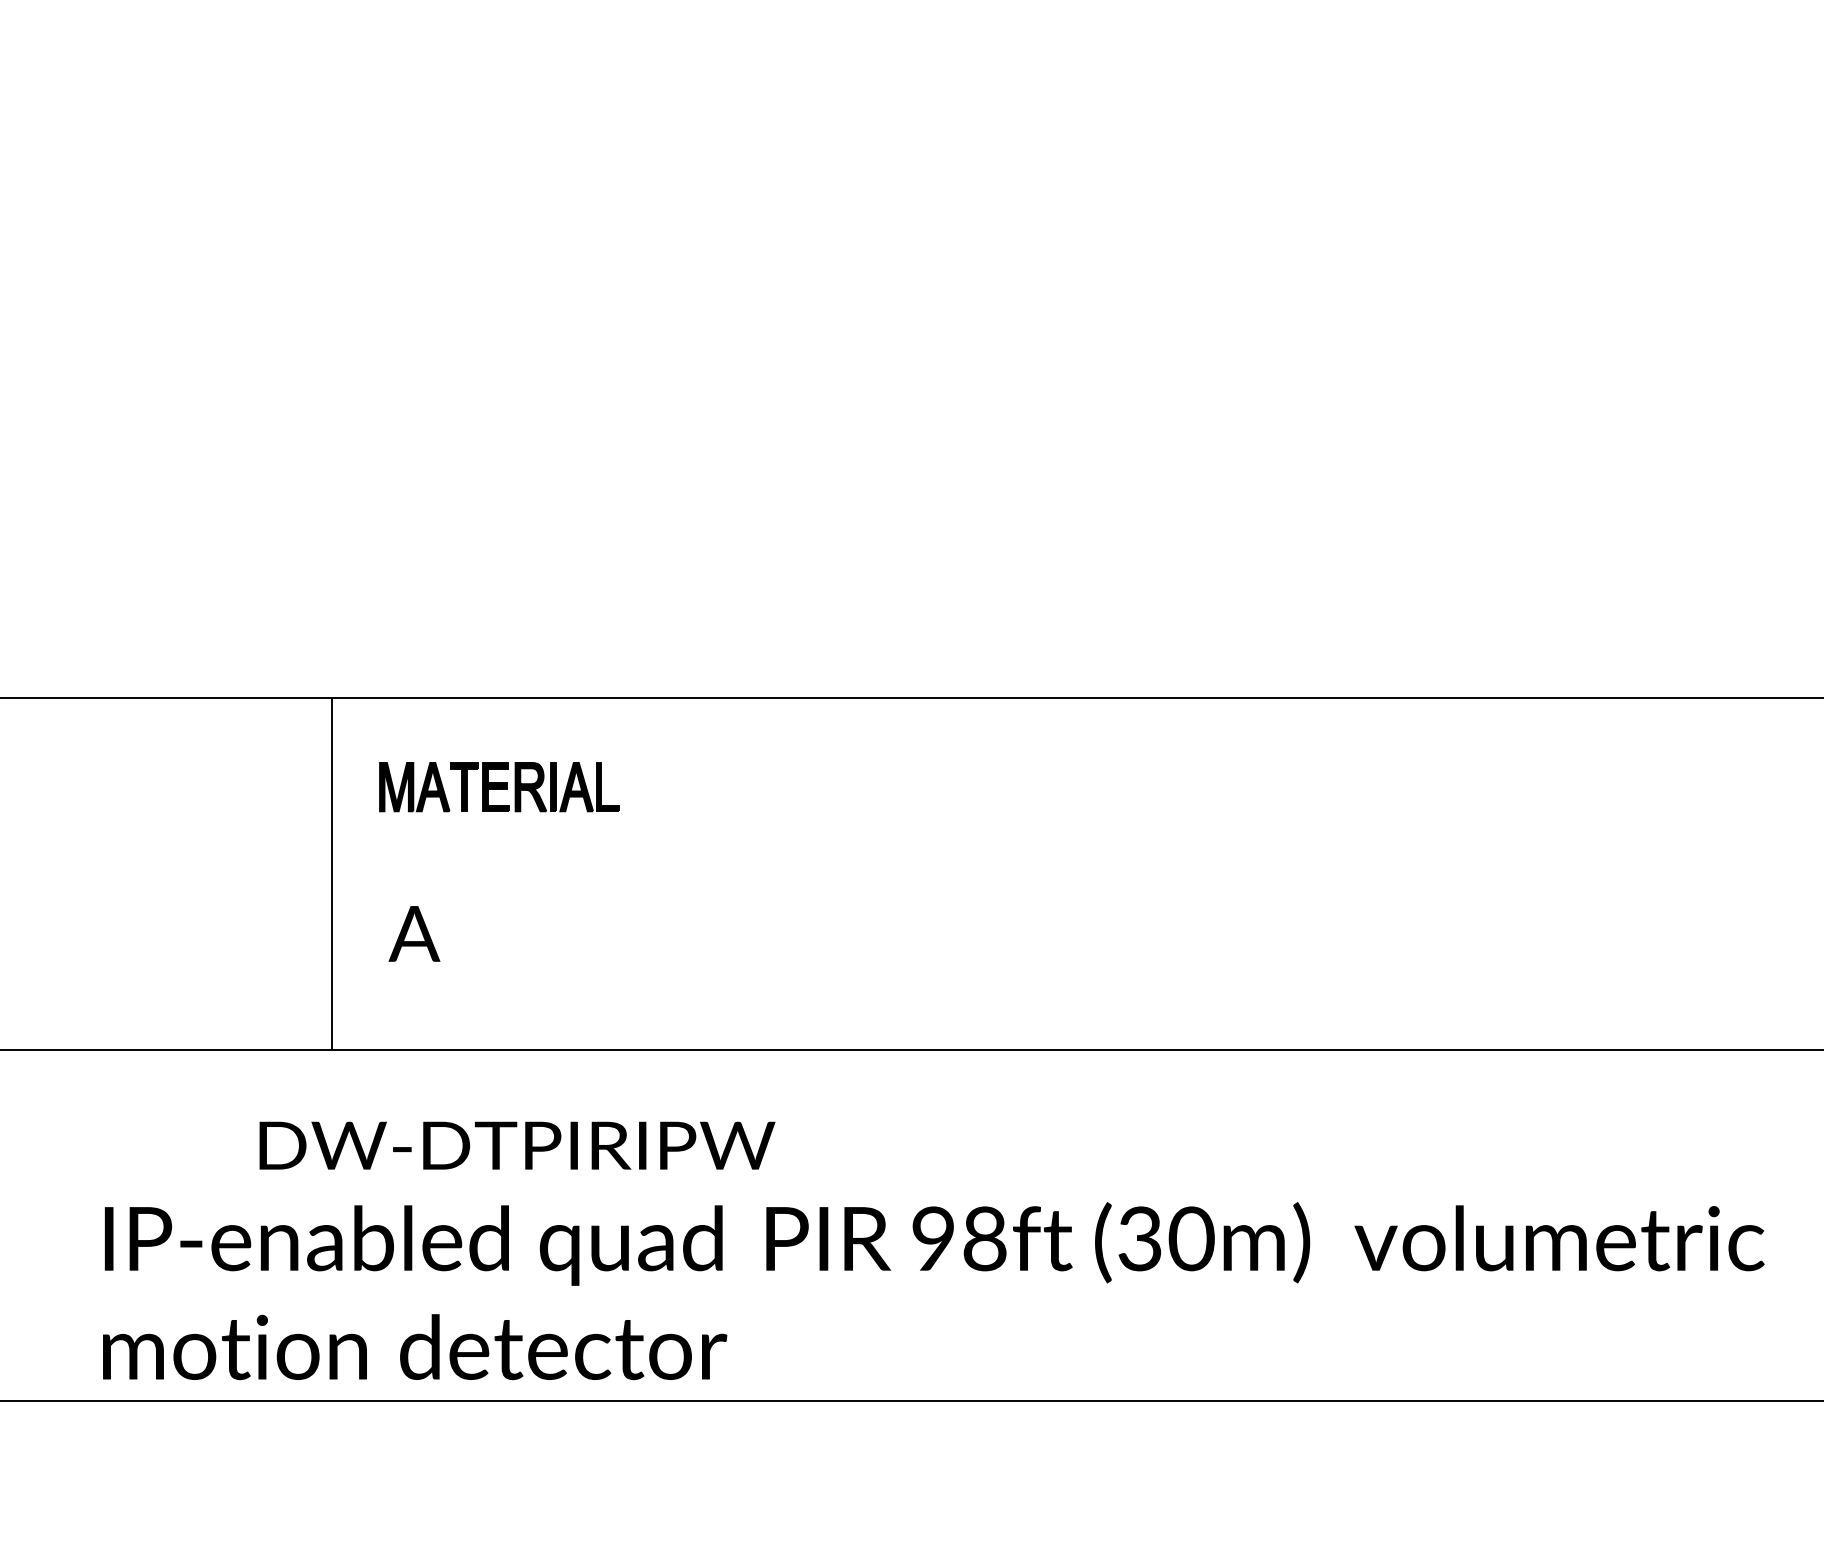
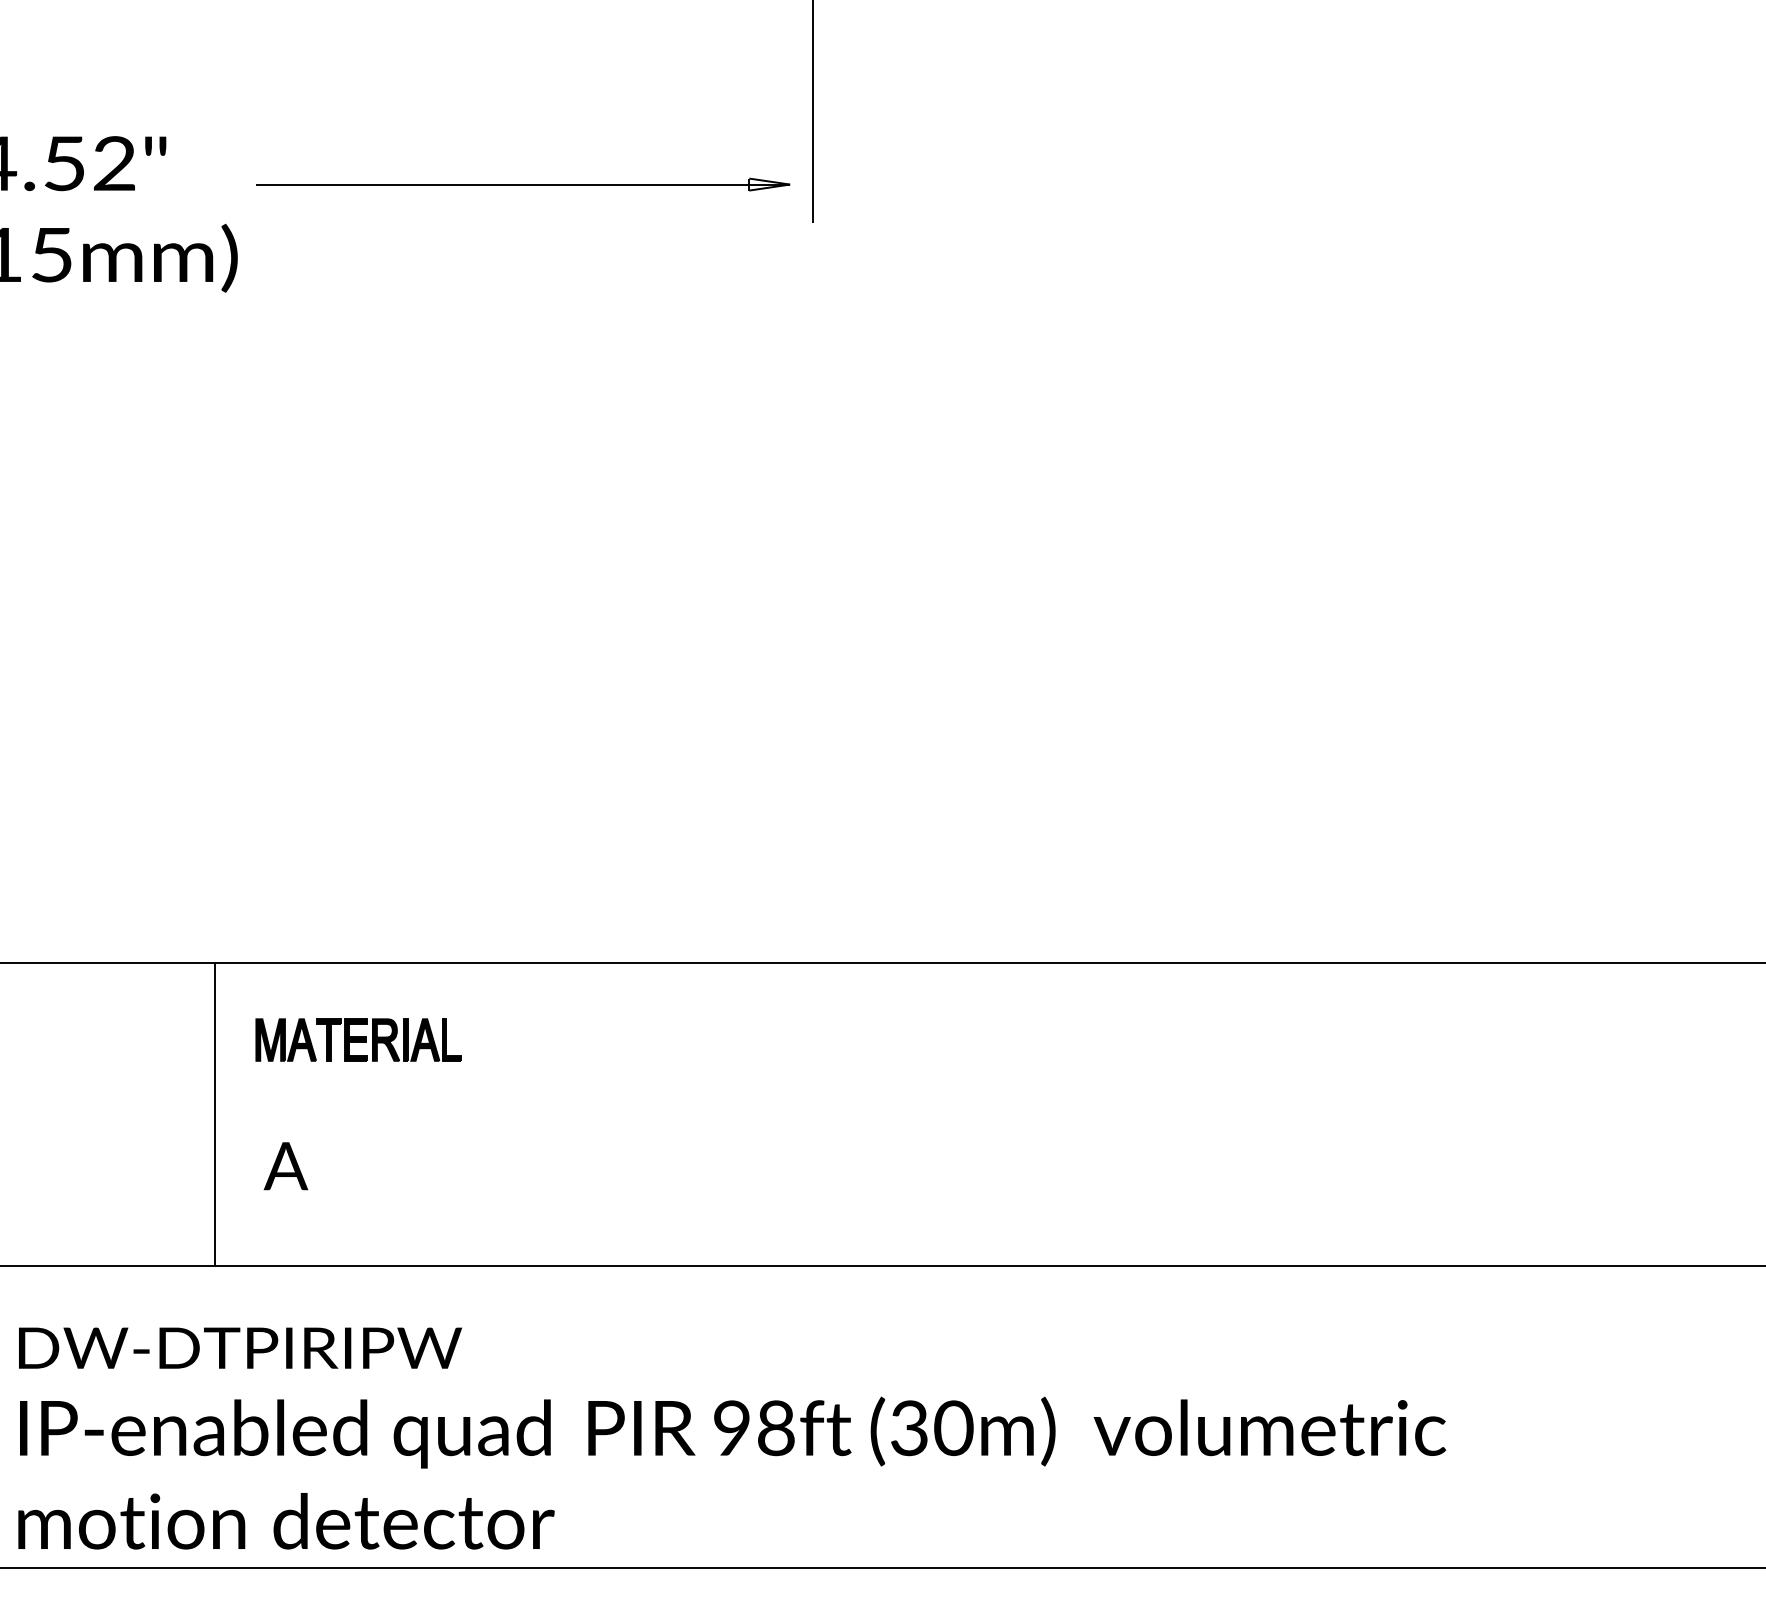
text: (517, 1144) -> (240, 1347), moved

